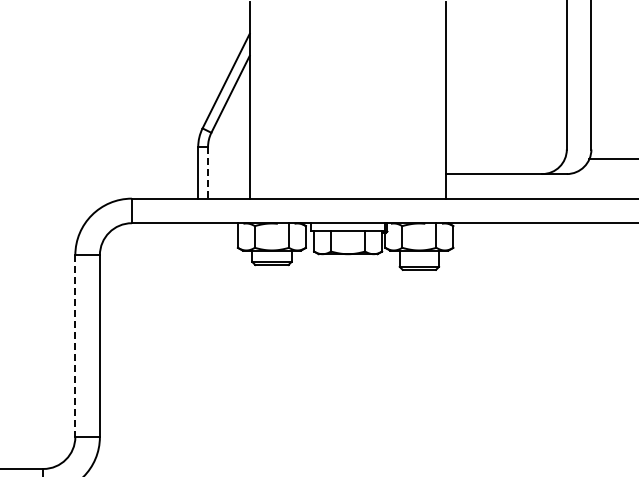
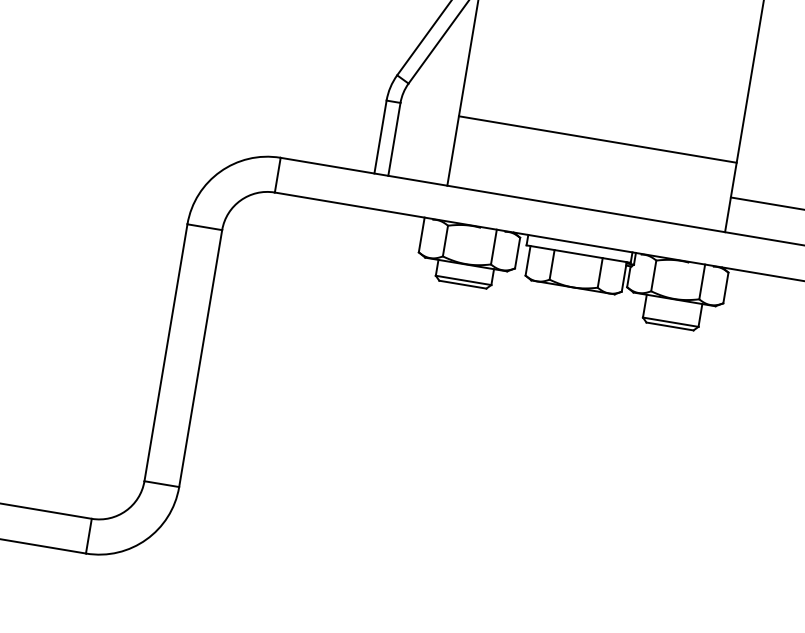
line: (347, 149) -> (596, 139), added
line: (208, 172) -> (395, 138), dashed -> solid
line: (75, 346) -> (166, 353), dashed -> solid

